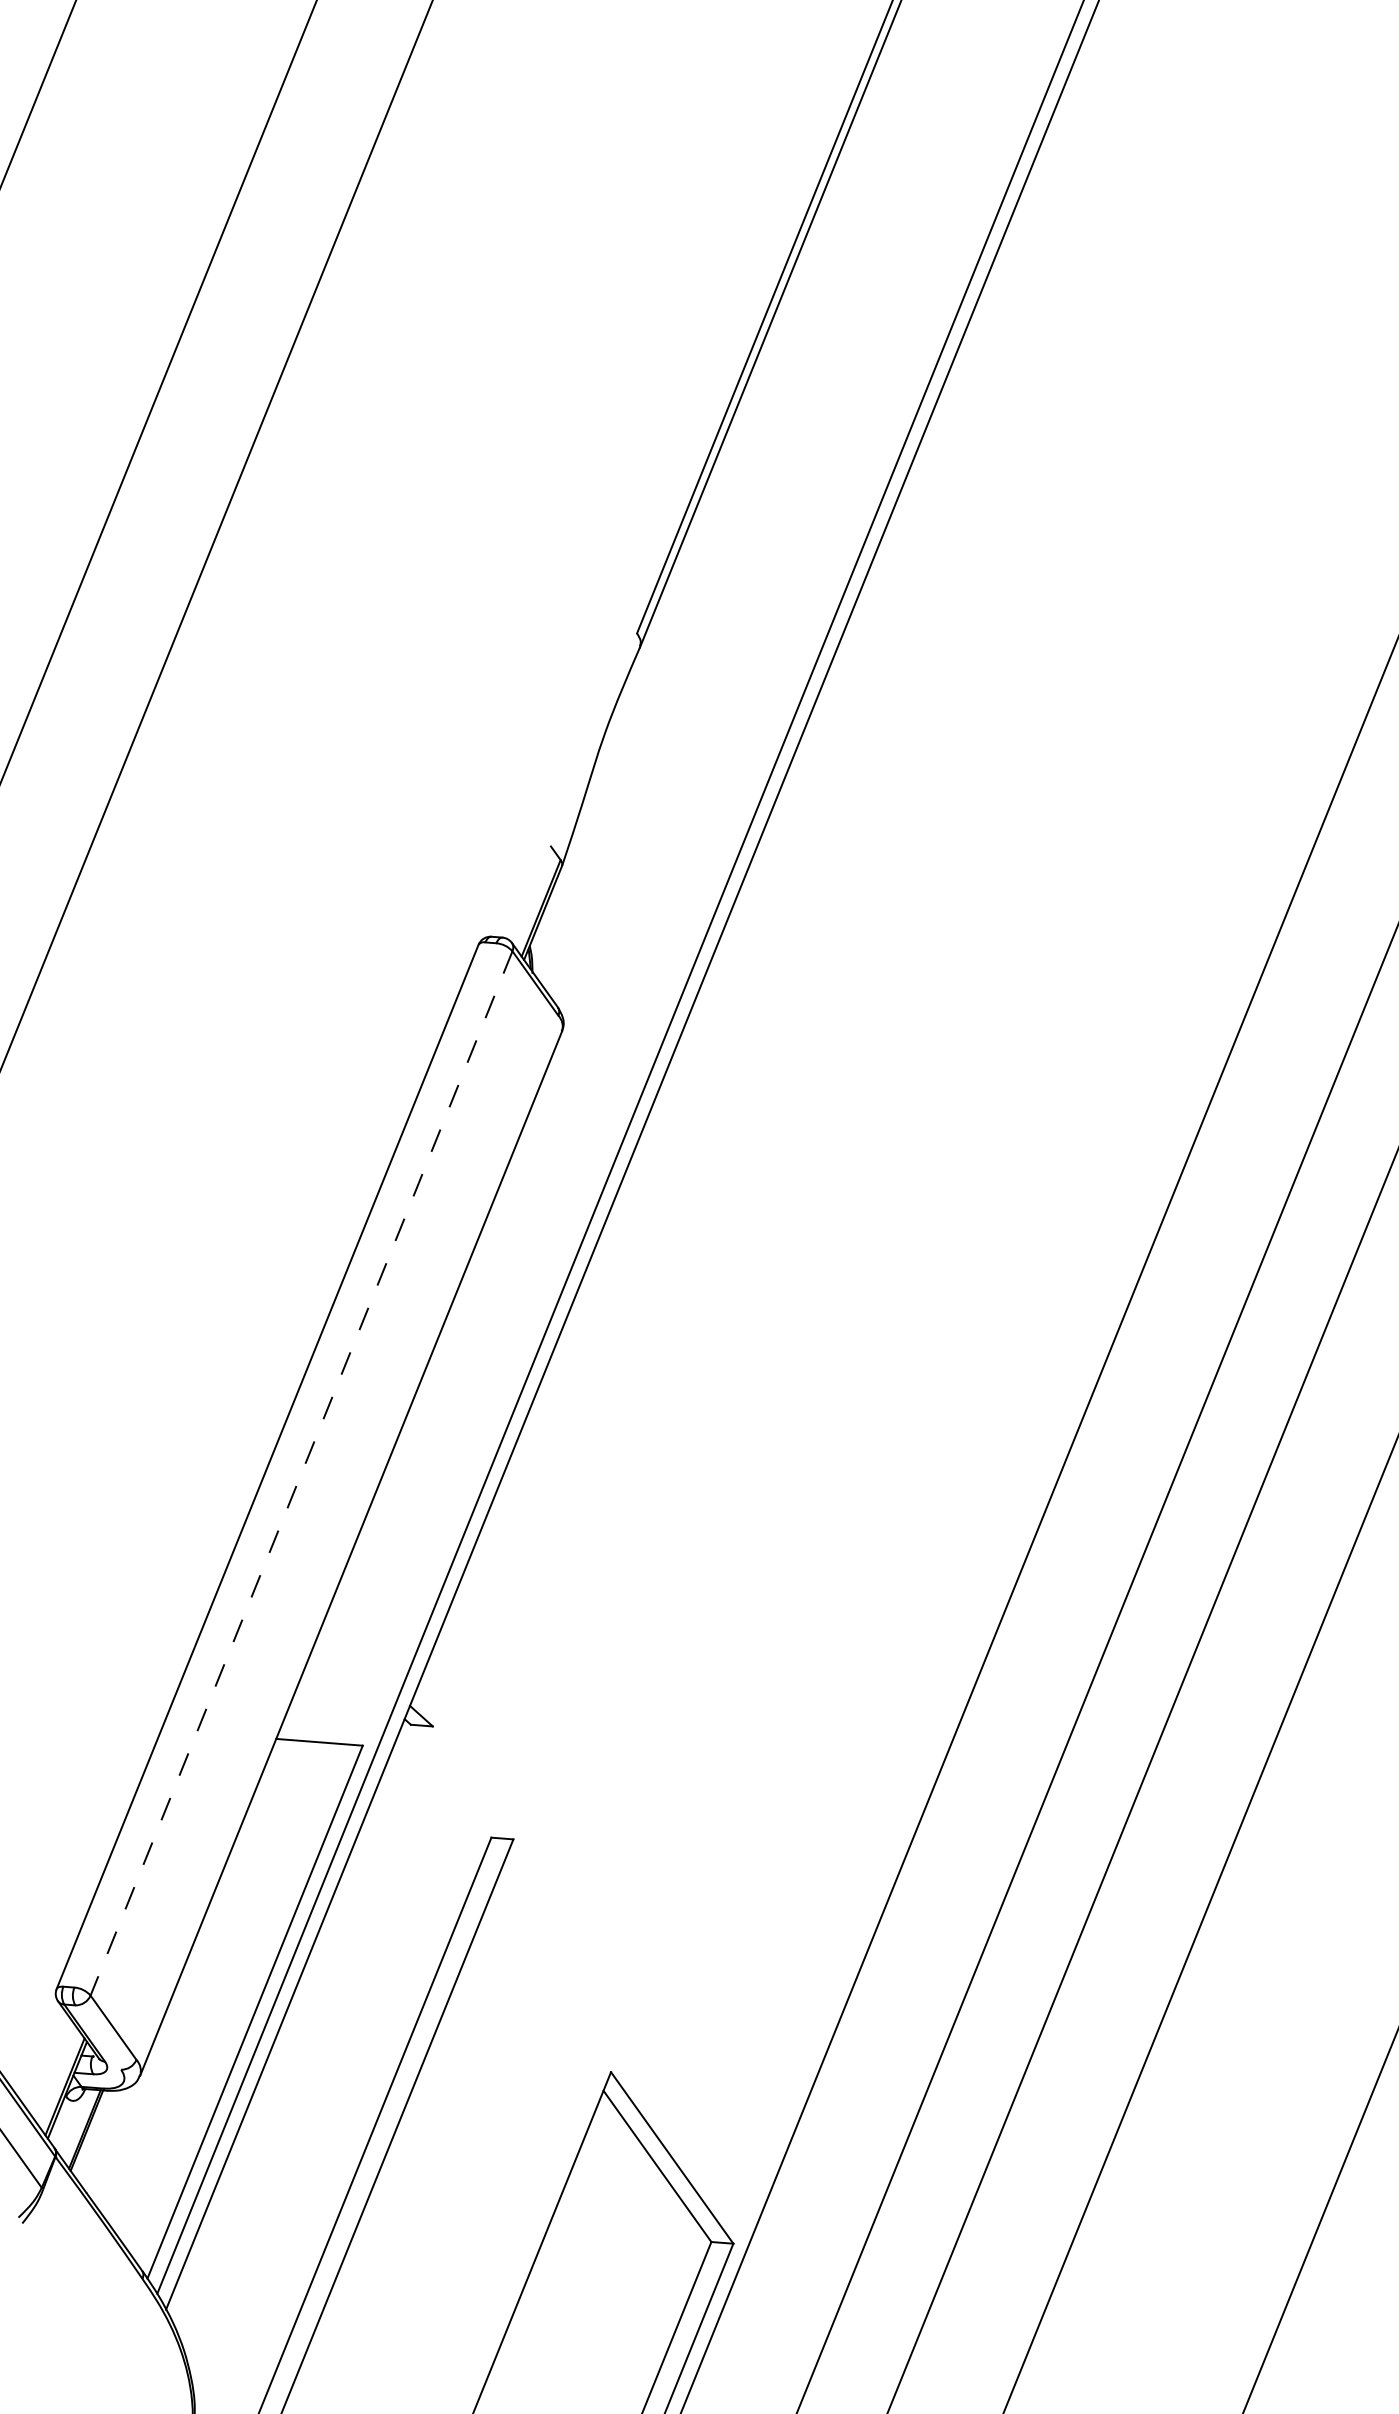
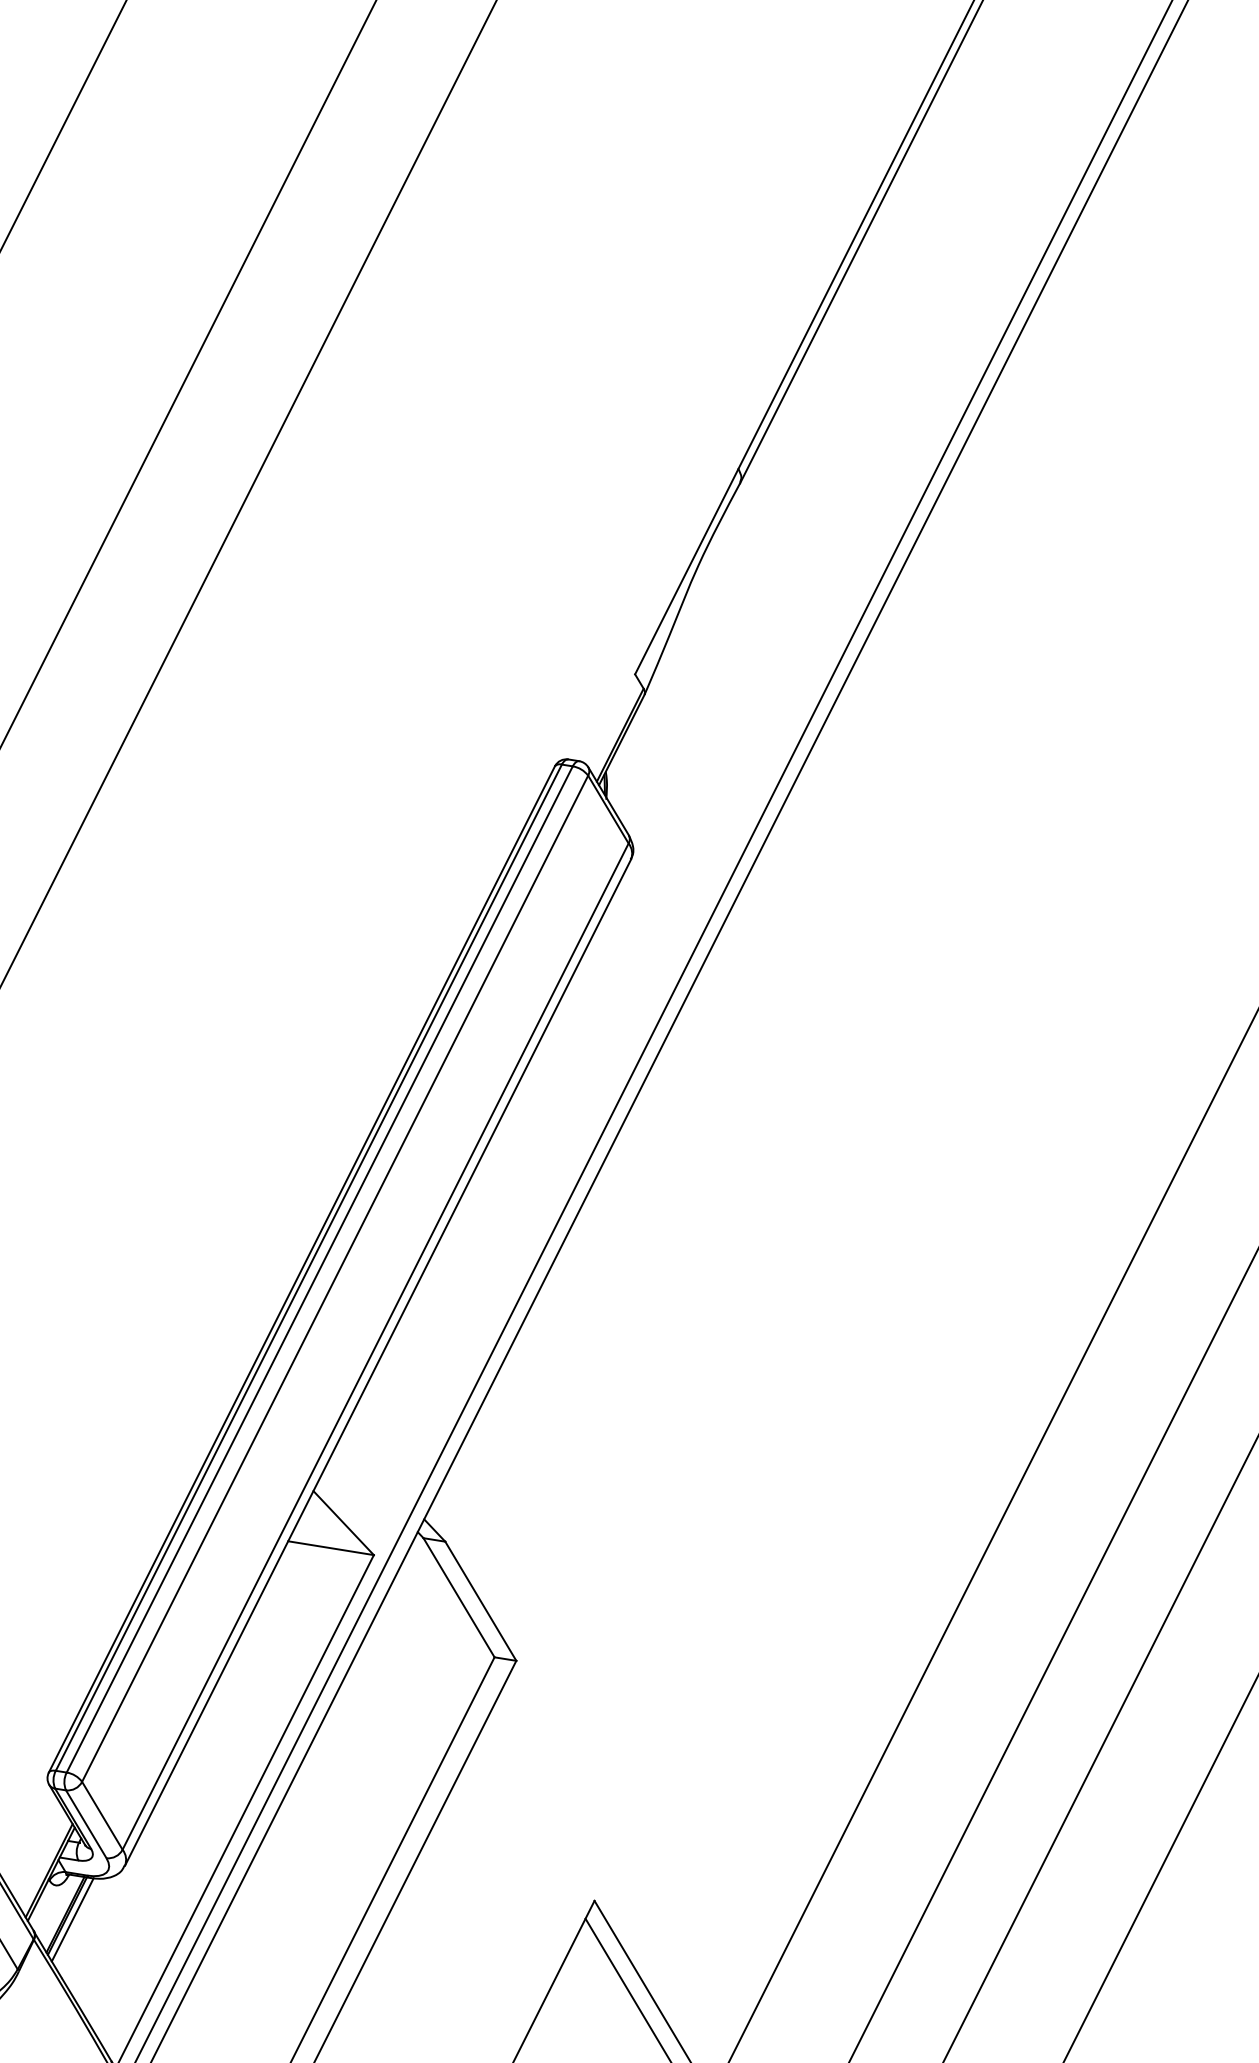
line: (593, 739) -> (686, 571), added
line: (274, 1464) -> (308, 1267), added
line: (285, 1465) -> (319, 1269), added
line: (301, 1473) -> (335, 1278), dashed -> solid
line: (347, 1537) -> (375, 1346), added
line: (329, 1715) -> (343, 1522), added
line: (450, 1780) -> (458, 1596), added
line: (472, 1782) -> (480, 1600), added
line: (98, 2037) -> (86, 1824), added
line: (92, 2133) -> (72, 1919), added

